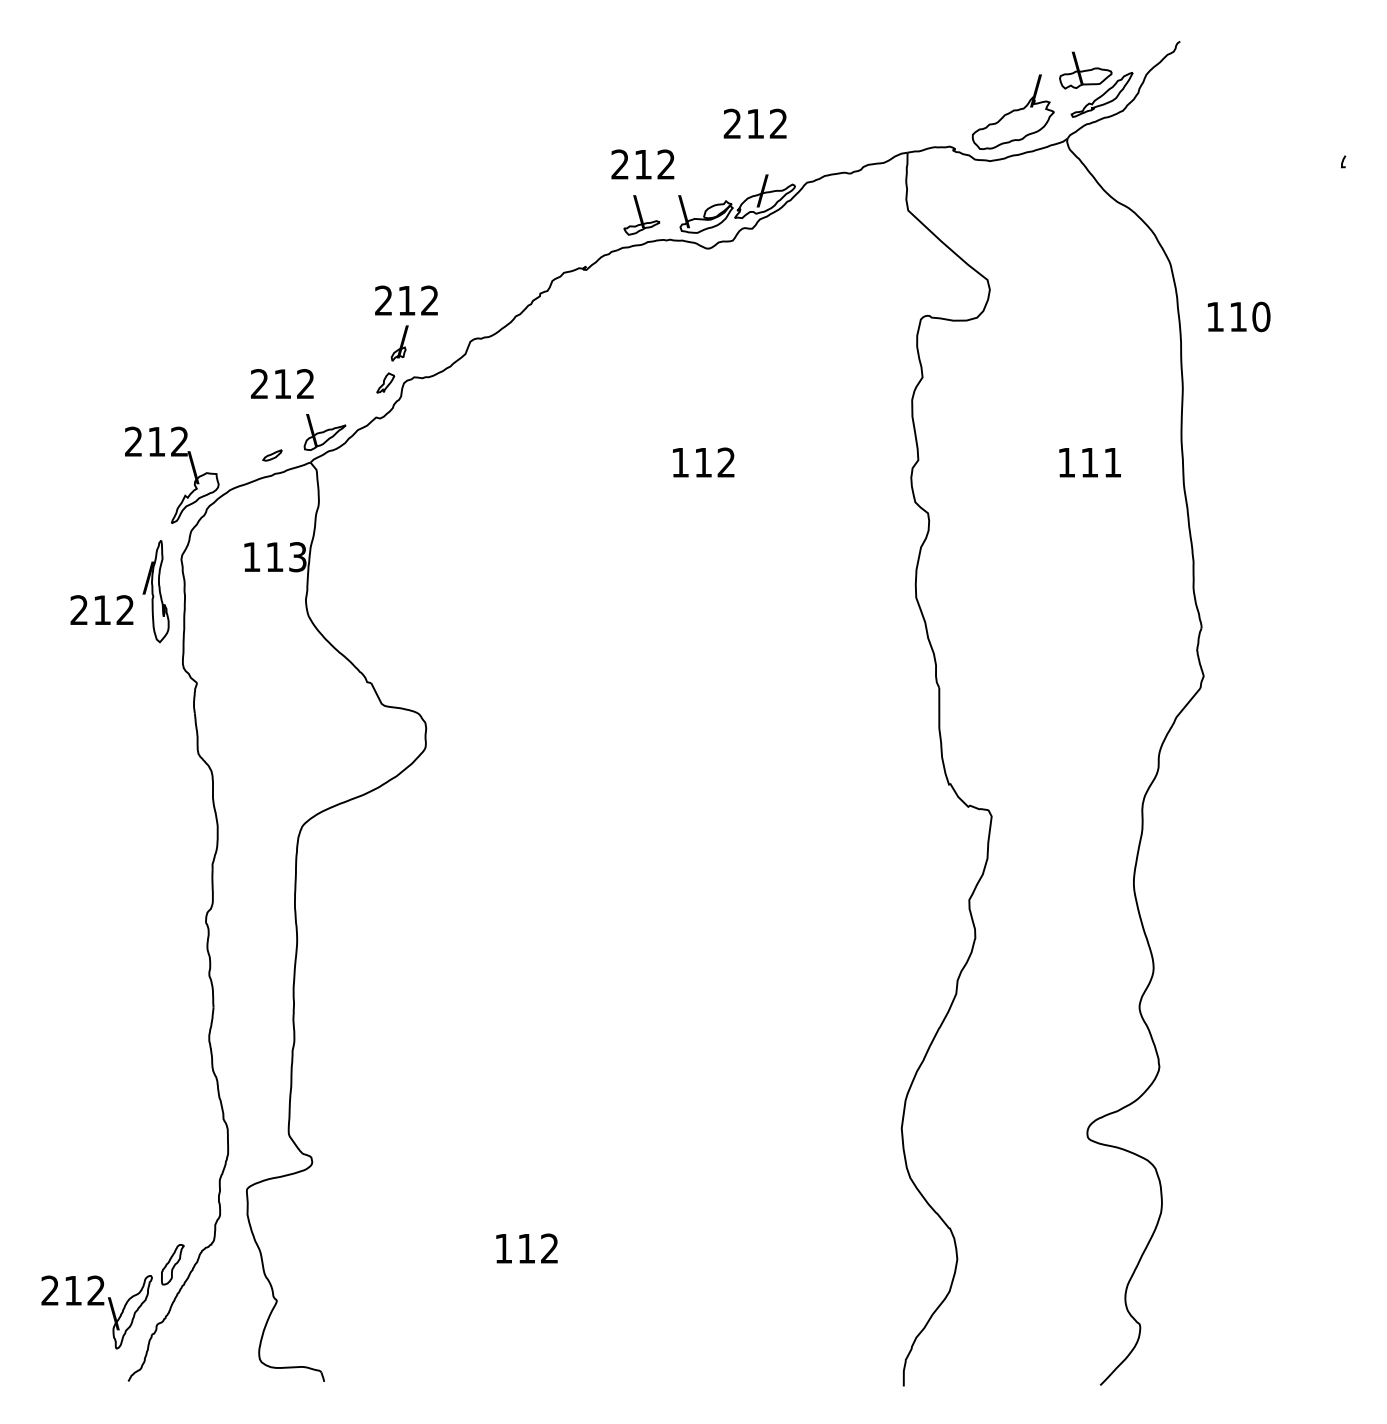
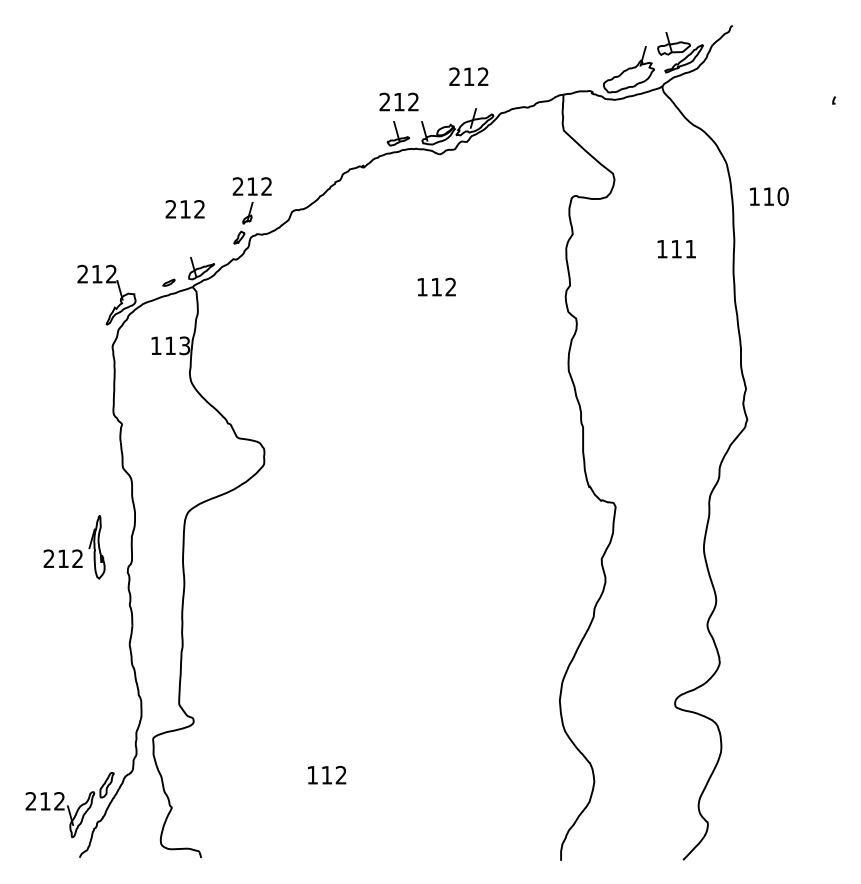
text: (281, 384) -> (184, 209), moved
text: (1089, 463) -> (676, 249), moved
part: (120, 592) -> (74, 547), moved

